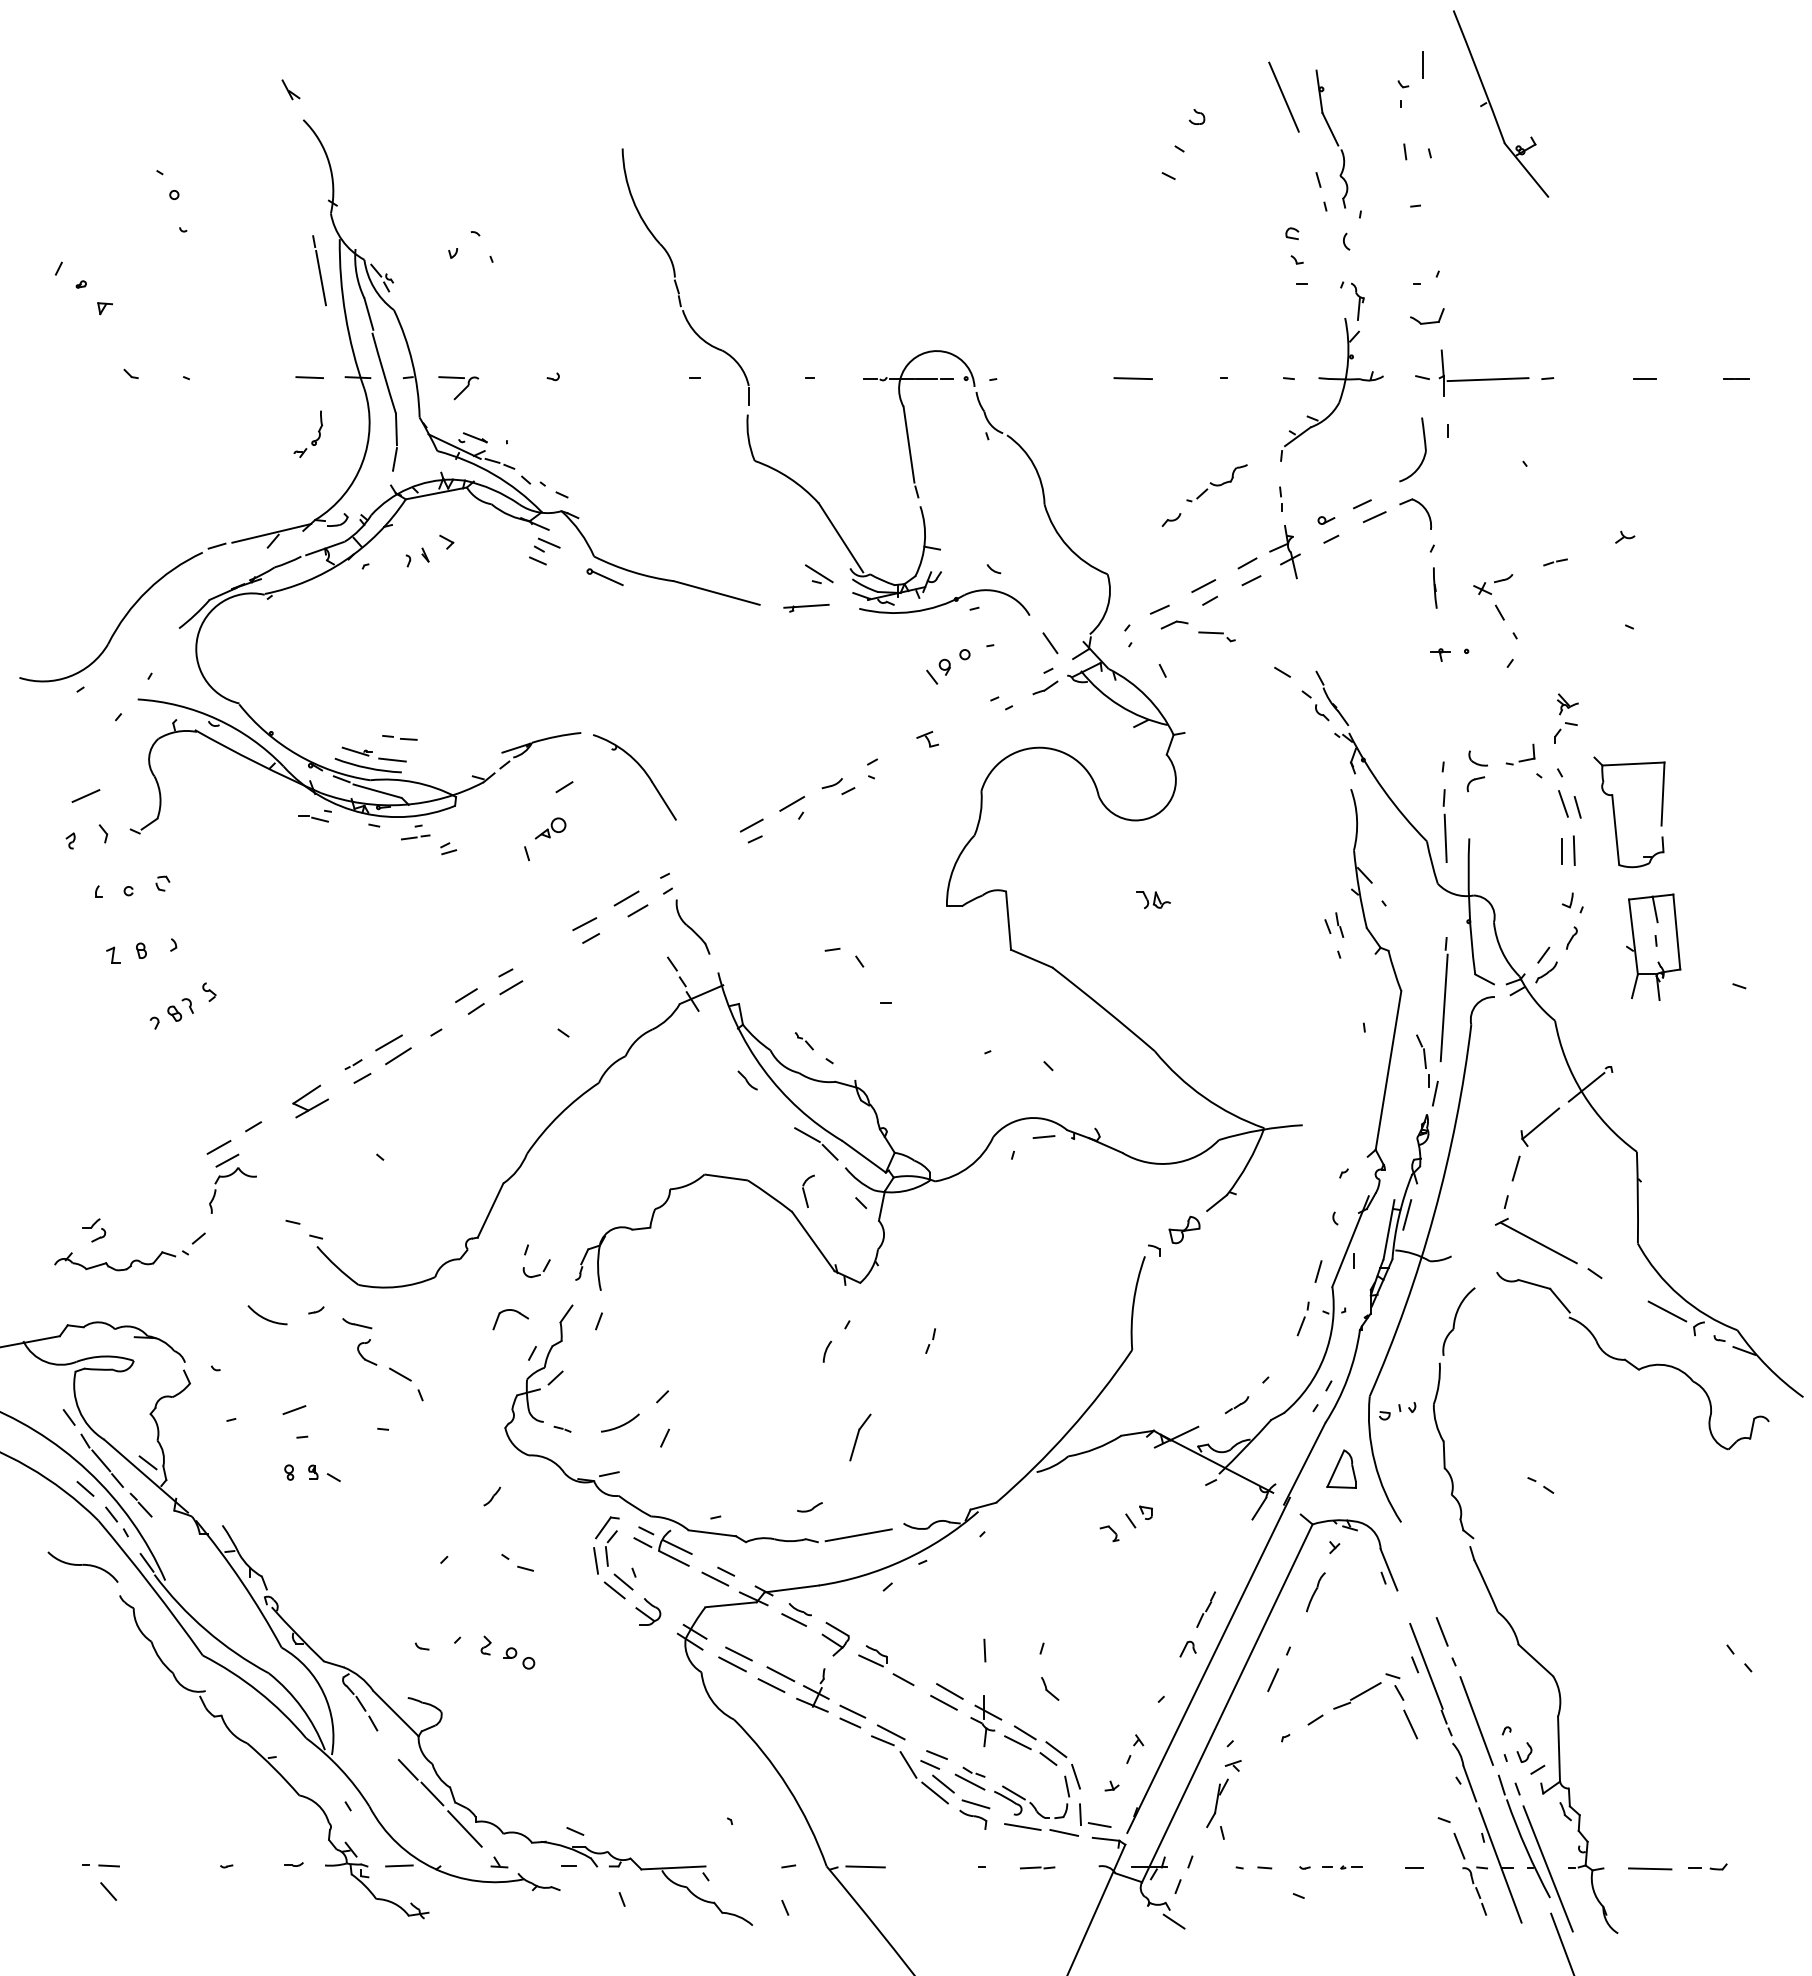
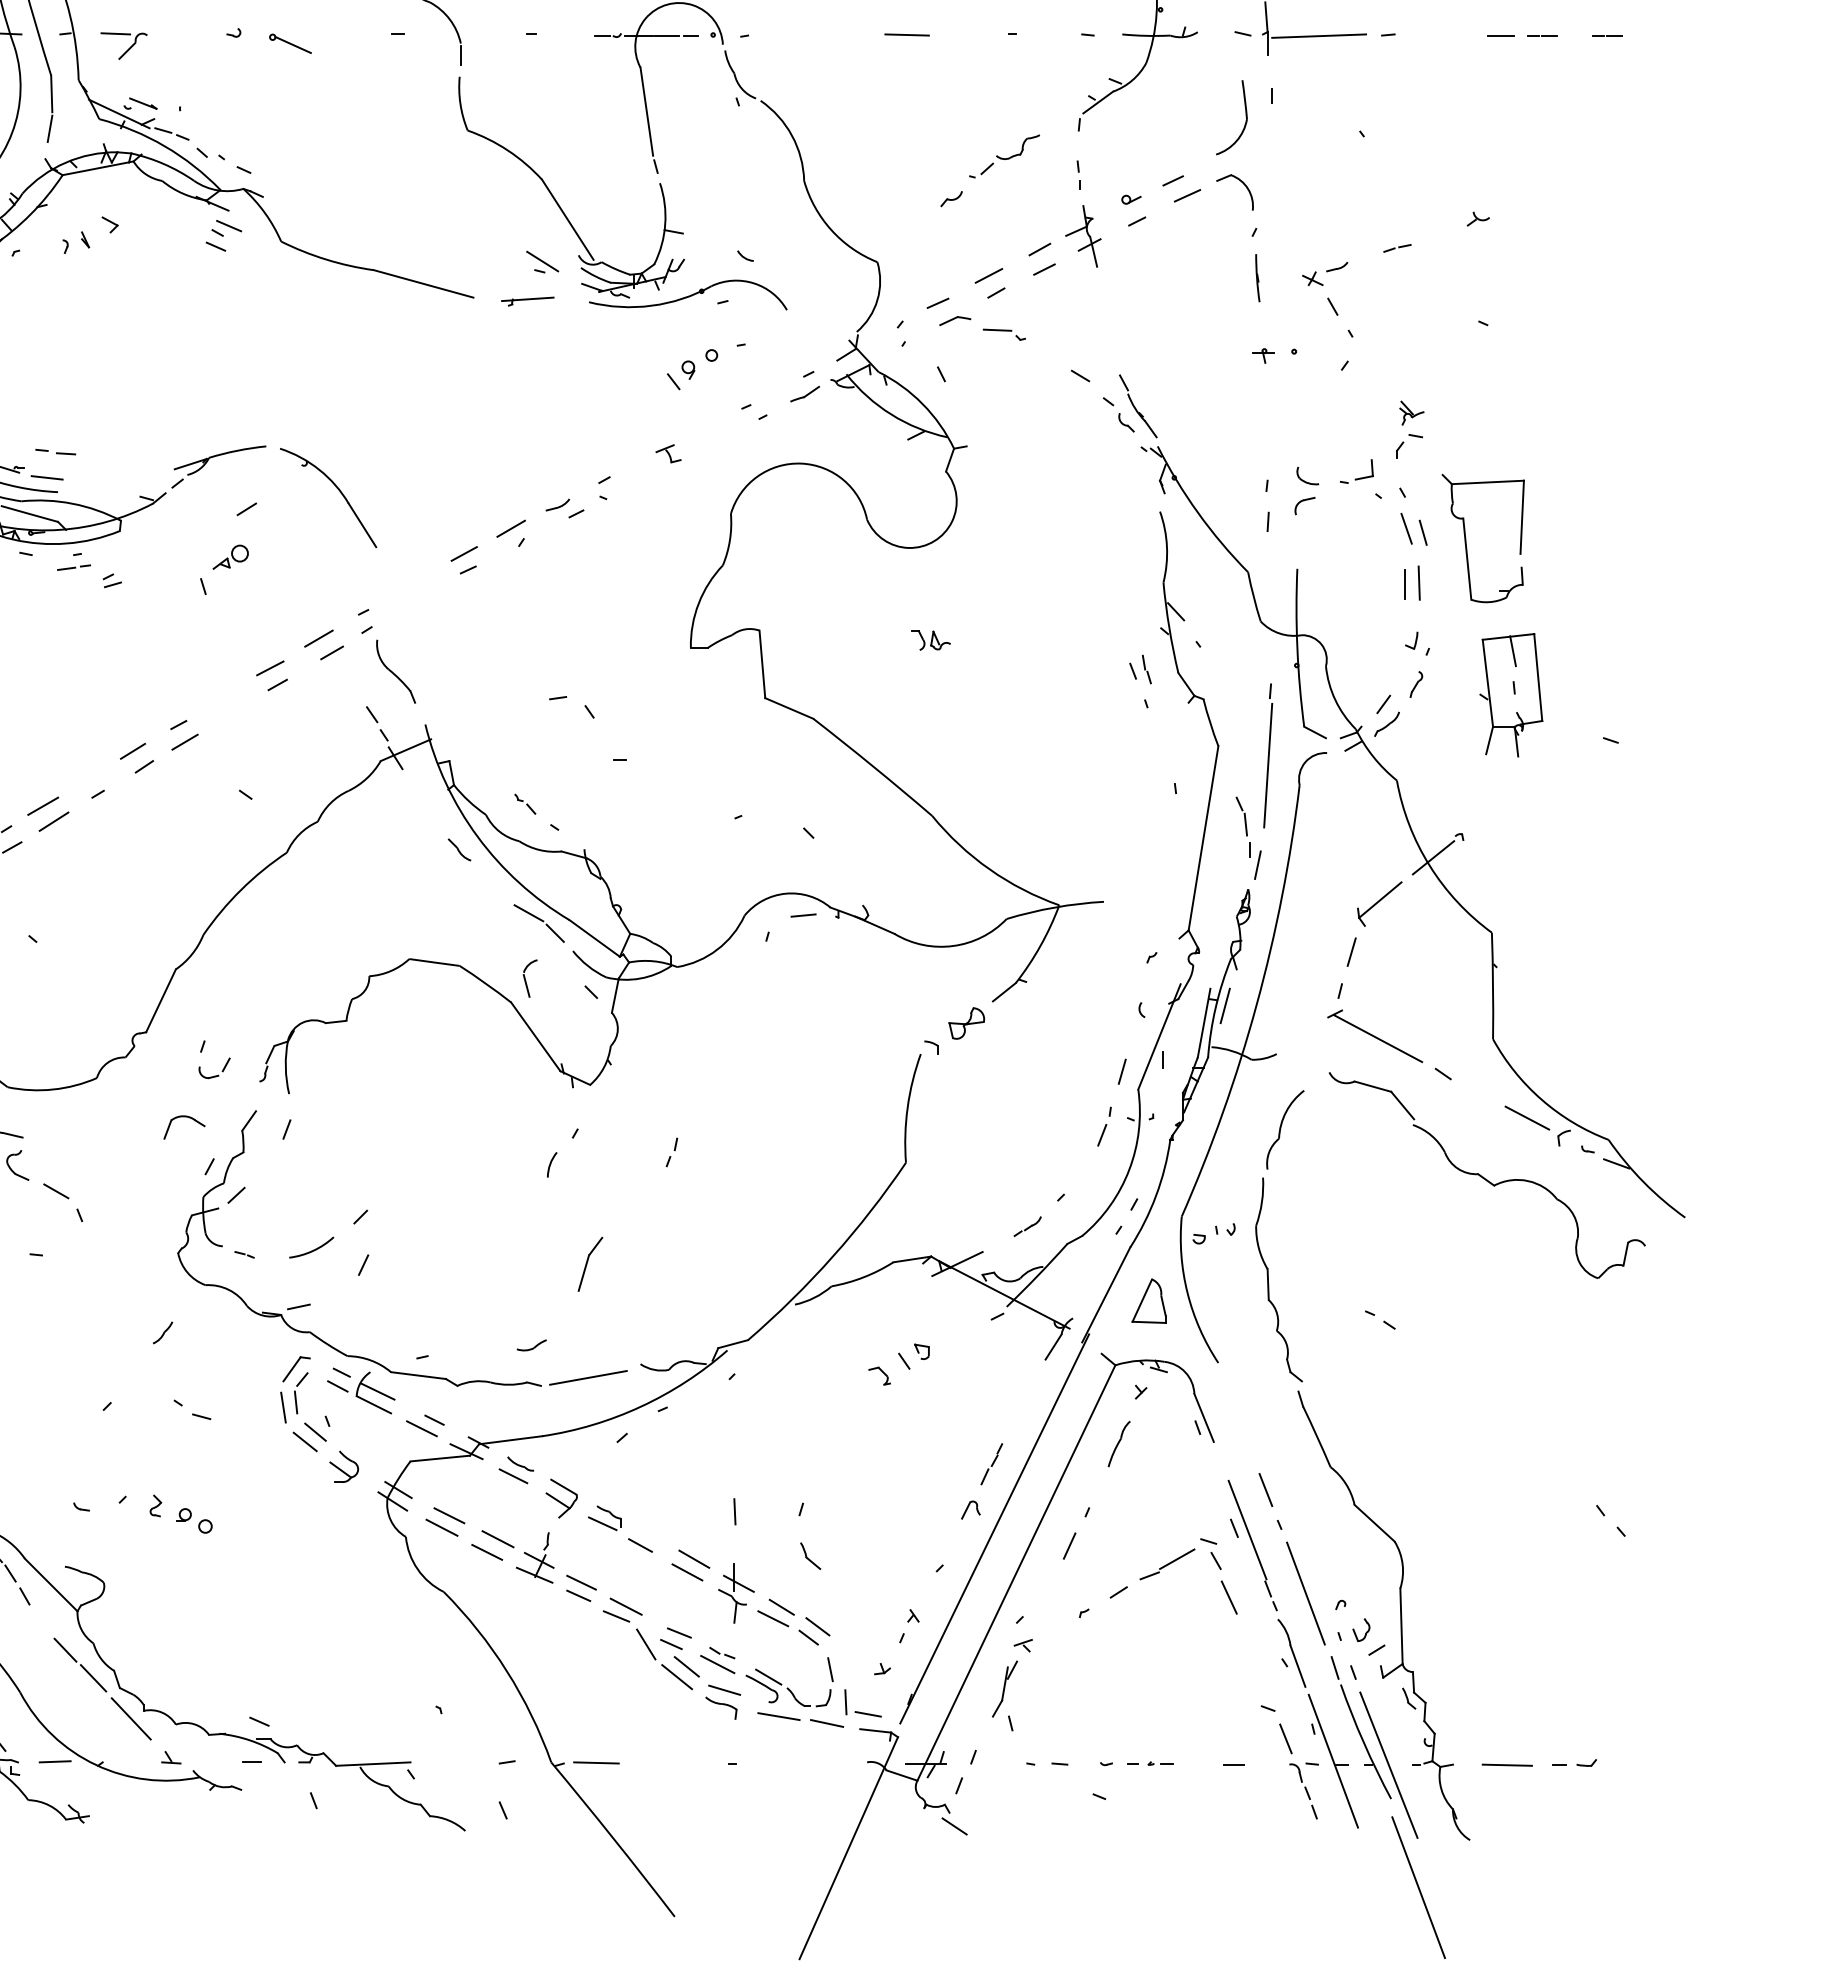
line: (1680, 378) -> (1542, 34), added
part: (604, 576) -> (289, 42), moved
line: (1050, 643) -> (811, 342), removed
line: (1445, 838) -> (1269, 568), removed
line: (1076, 1776) -> (841, 1657), removed
line: (1037, 1867) -> (795, 1763), removed

